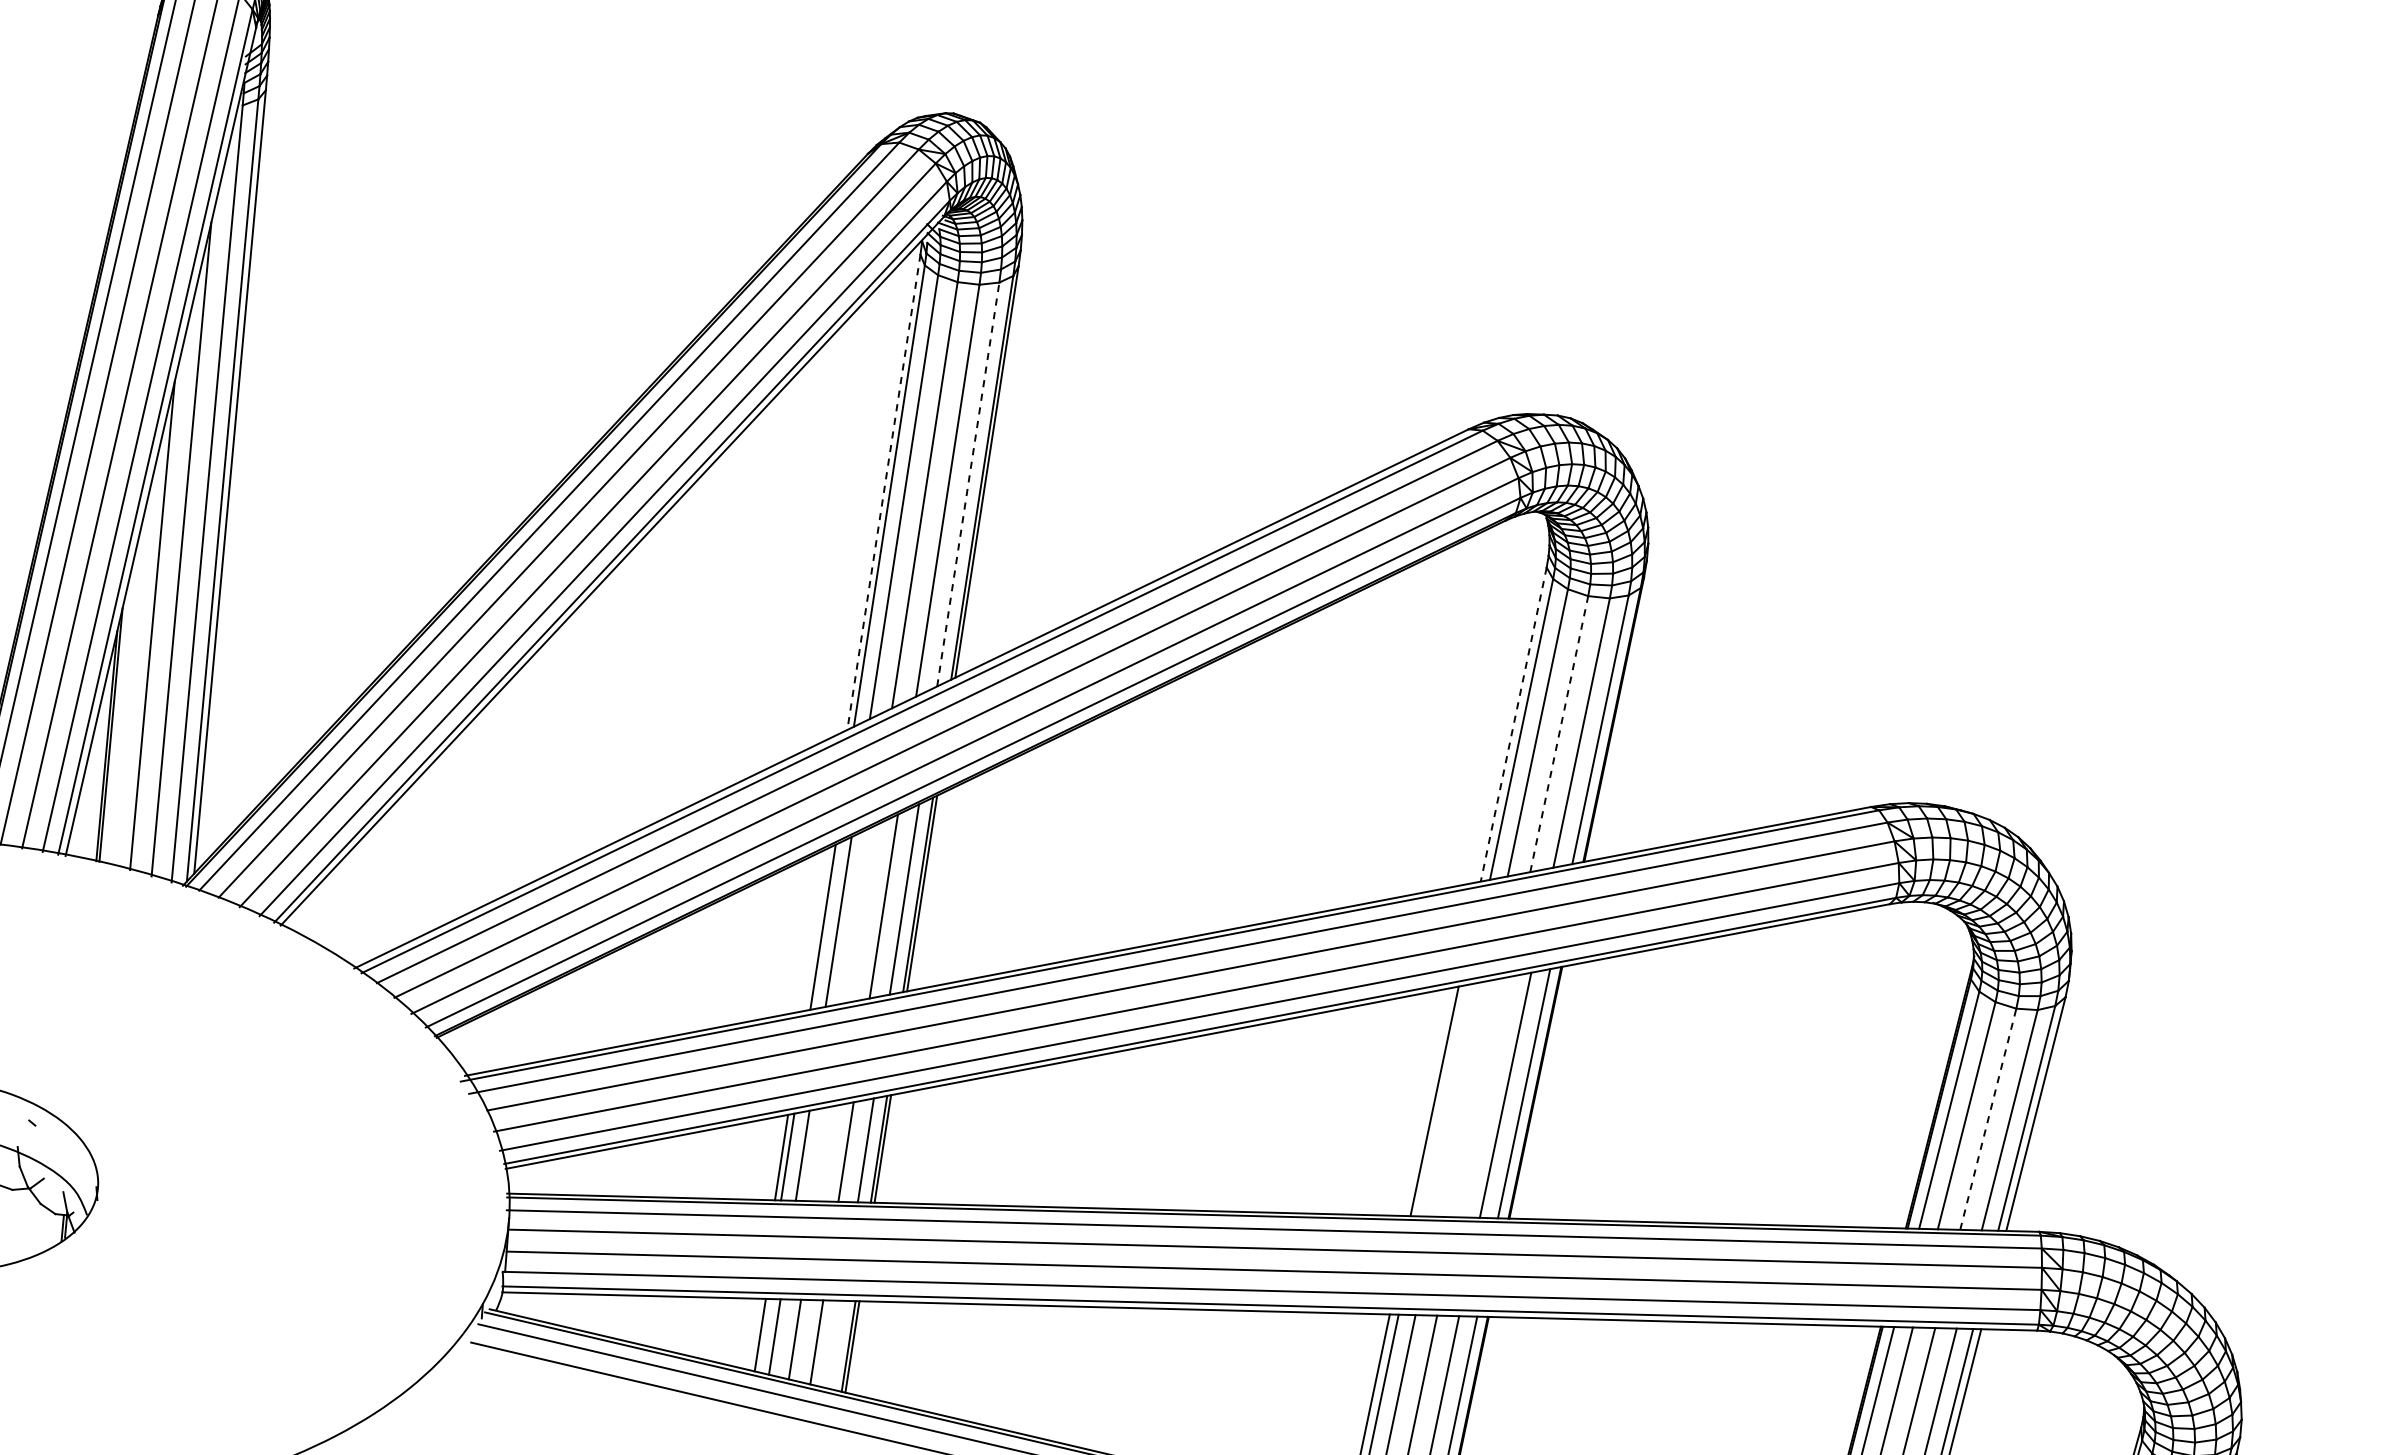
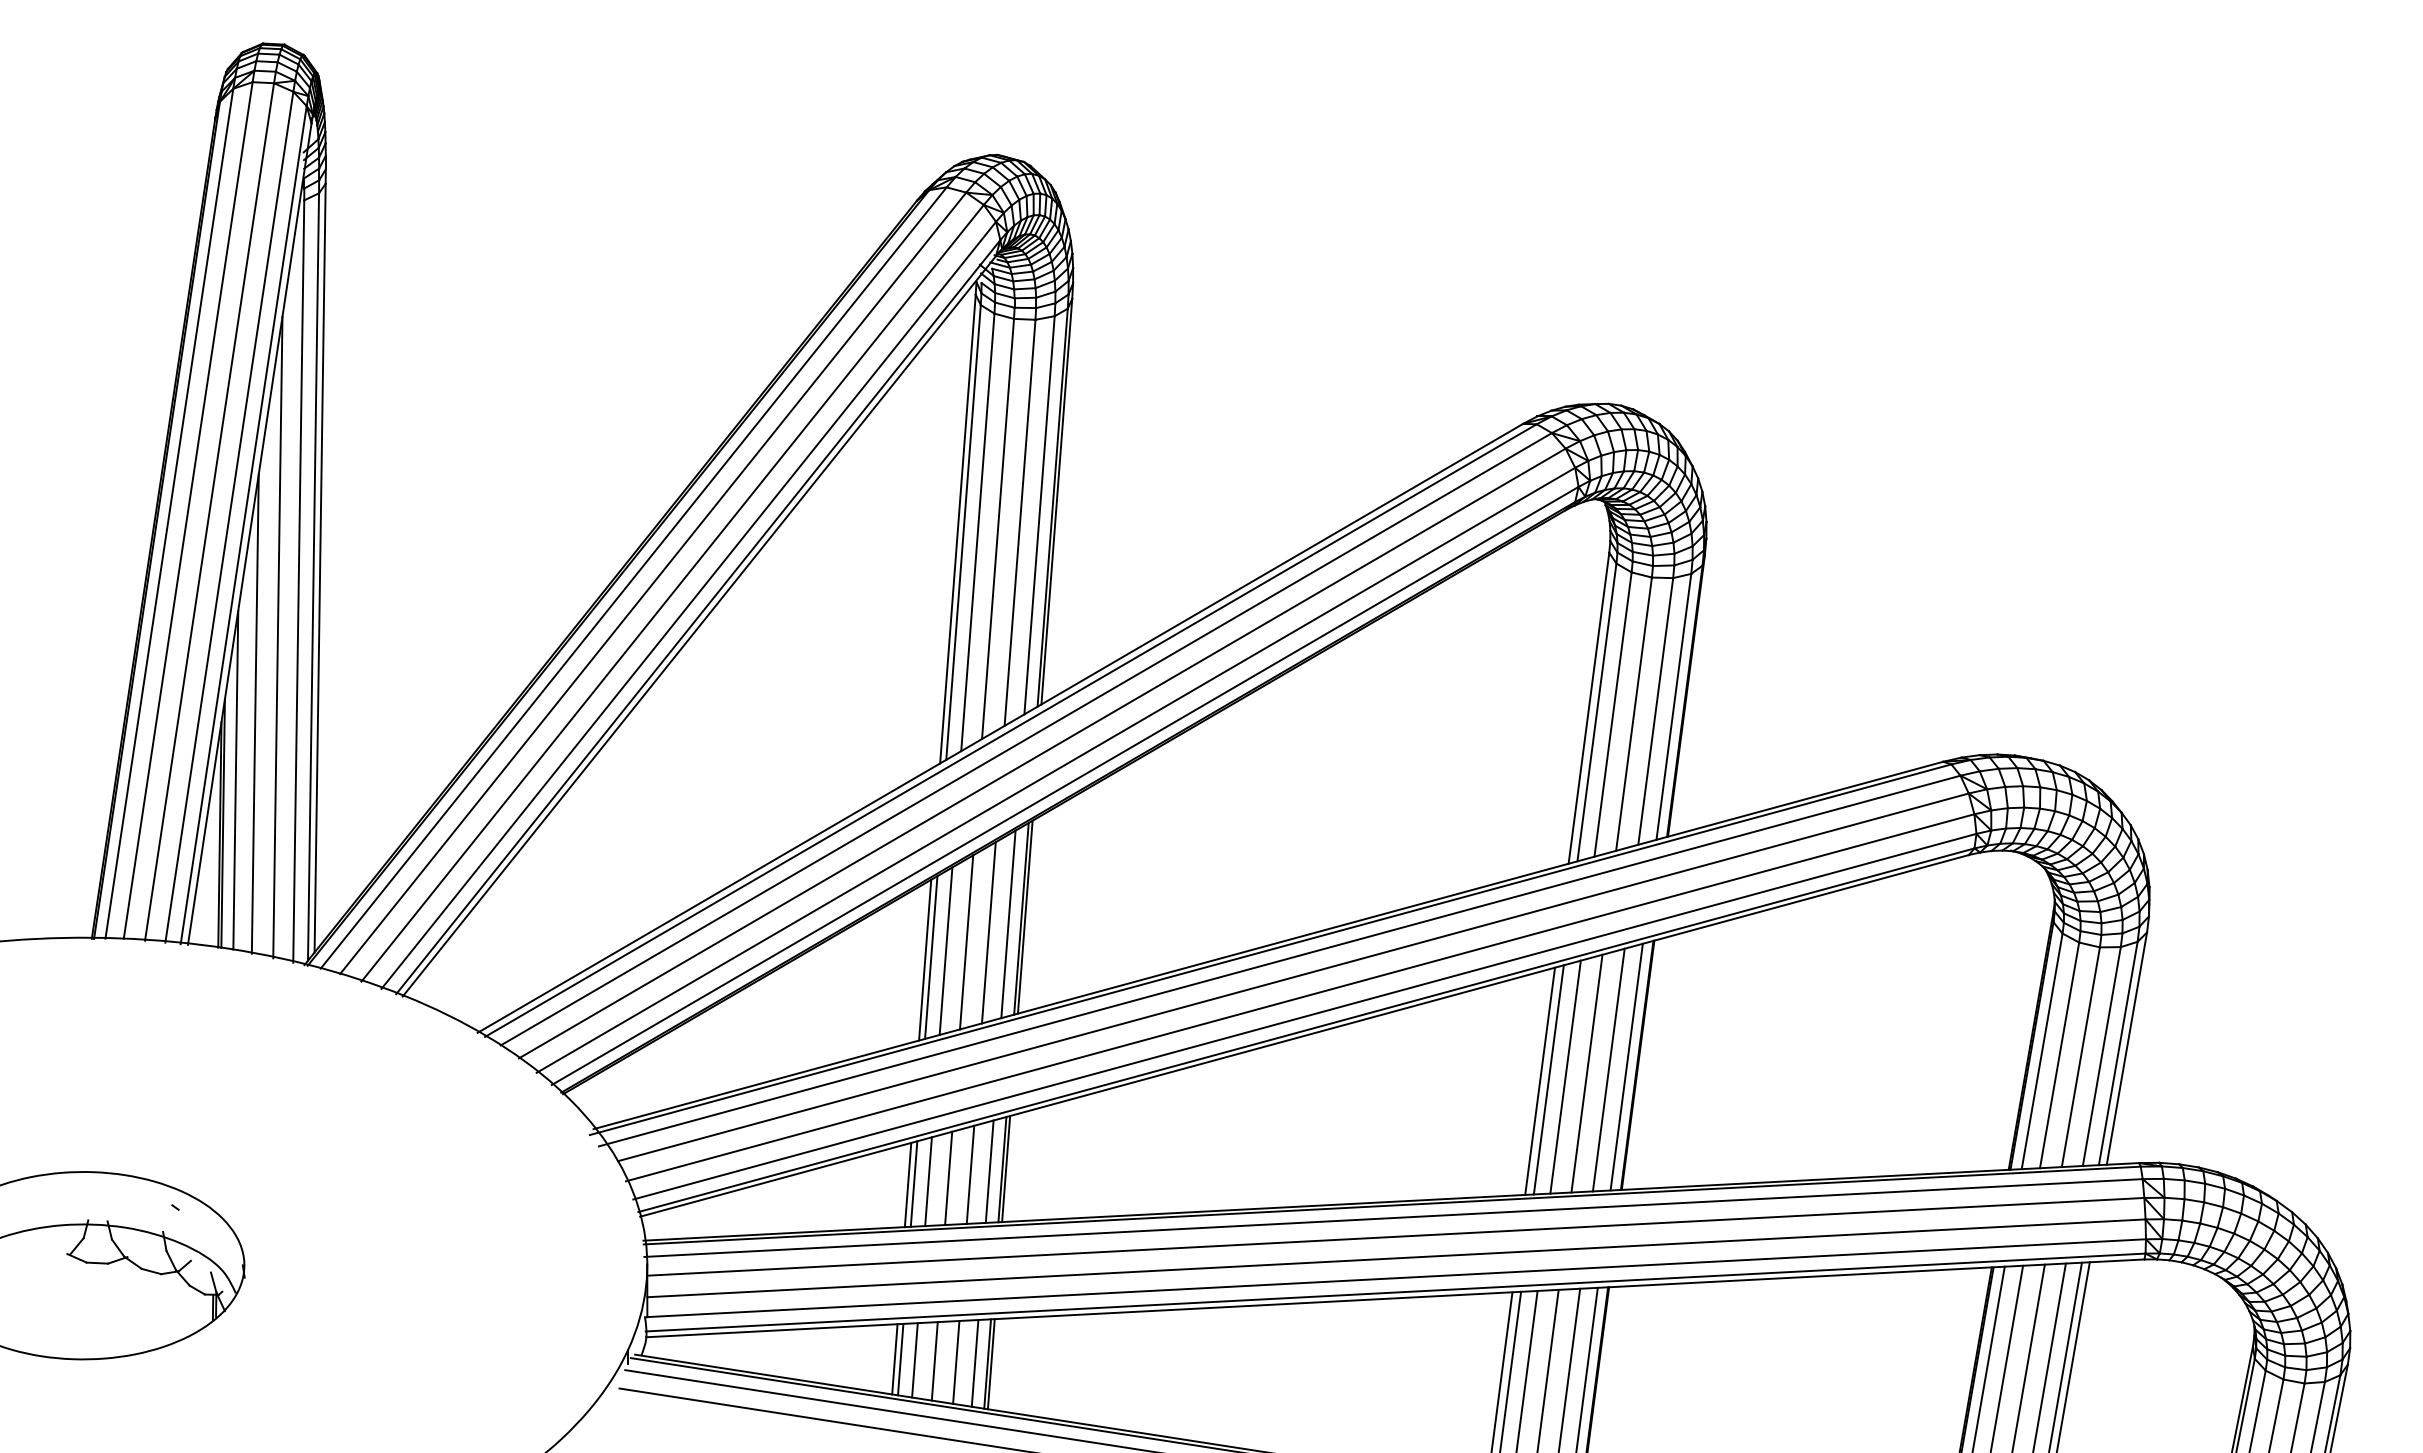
line: (968, 484) -> (1039, 515), dashed -> solid
line: (883, 492) -> (957, 529), dashed -> solid
line: (127, 690) -> (235, 779), added
line: (1513, 724) -> (1588, 708), dashed -> solid
line: (1559, 734) -> (1634, 714), dashed -> solid
line: (860, 914) -> (966, 942), added
line: (817, 928) -> (925, 959), added
line: (1482, 1097) -> (1586, 1073), added
line: (1460, 1098) -> (1565, 1076), added
line: (1443, 1100) -> (1548, 1079), added
line: (1987, 1118) -> (2080, 1056), dashed -> solid
line: (823, 1154) -> (948, 1178), added
line: (753, 1334) -> (894, 1359), added
line: (835, 1344) -> (974, 1363), added

